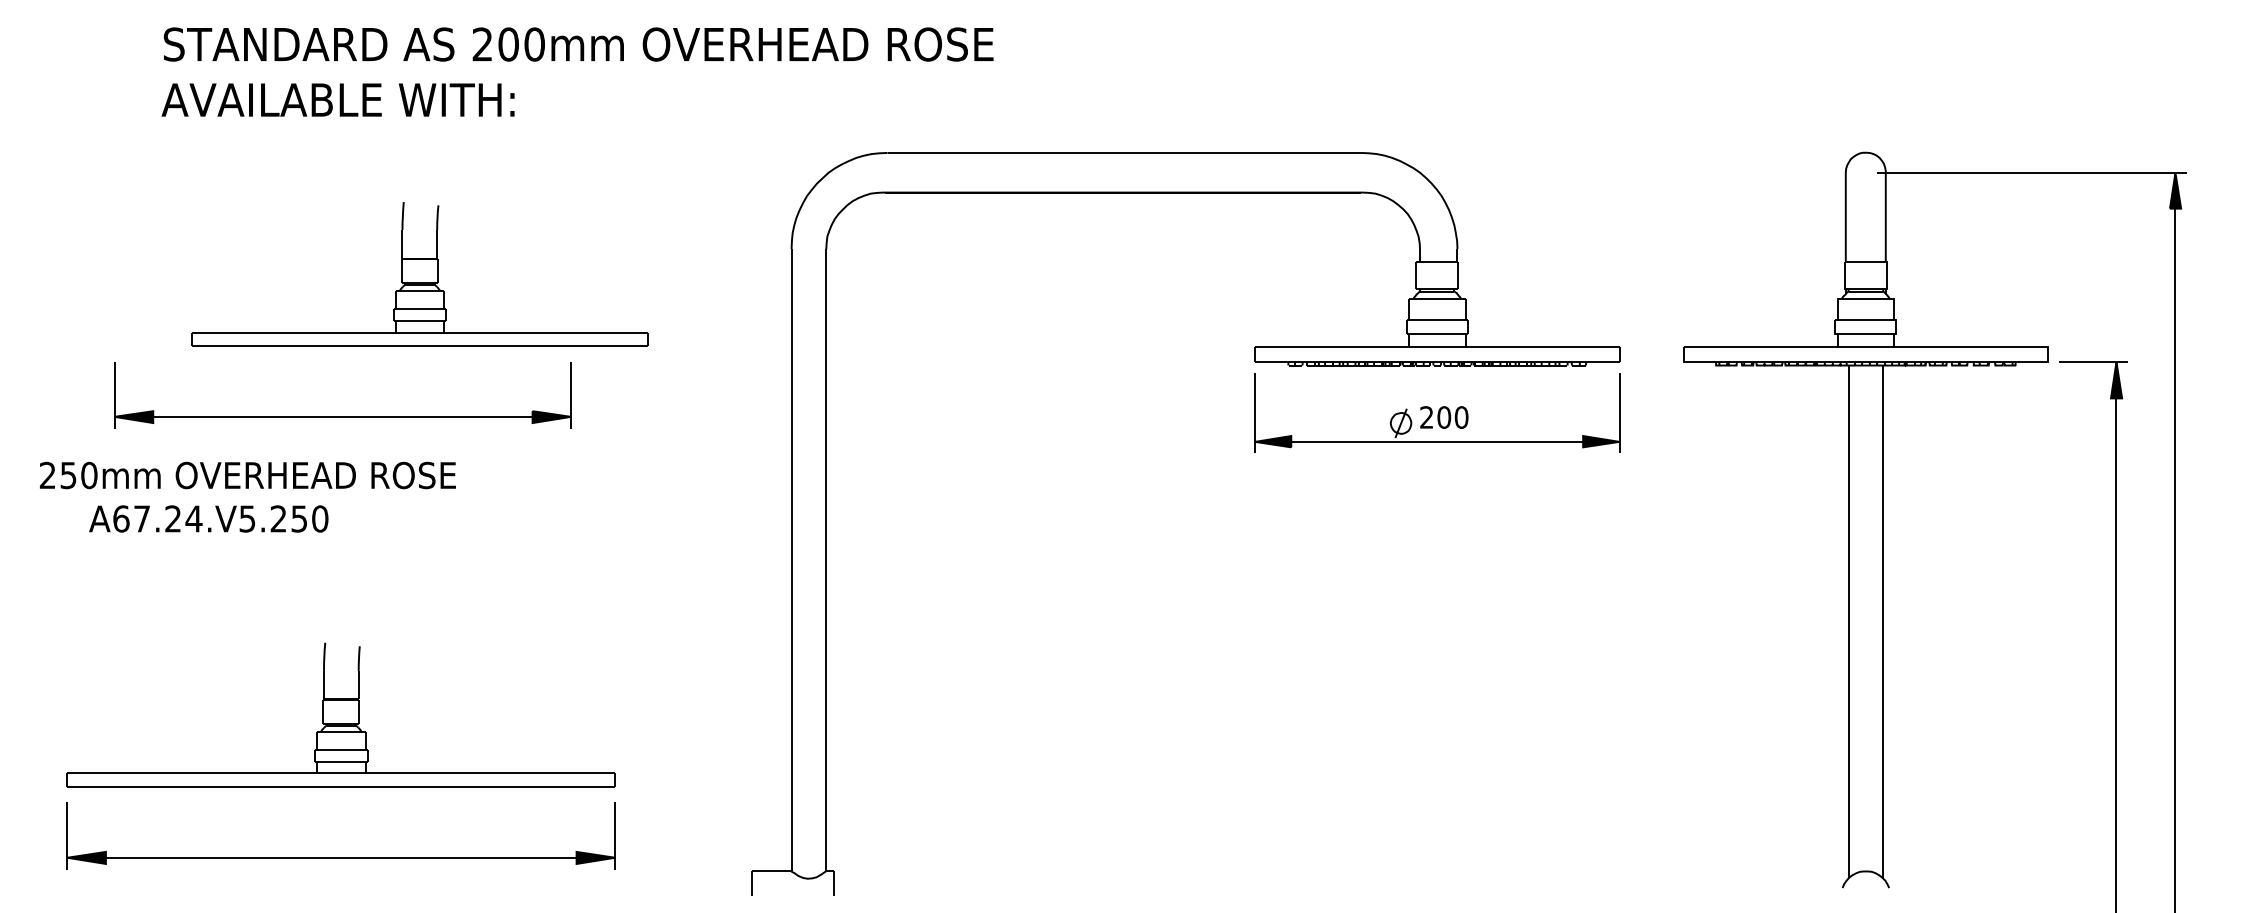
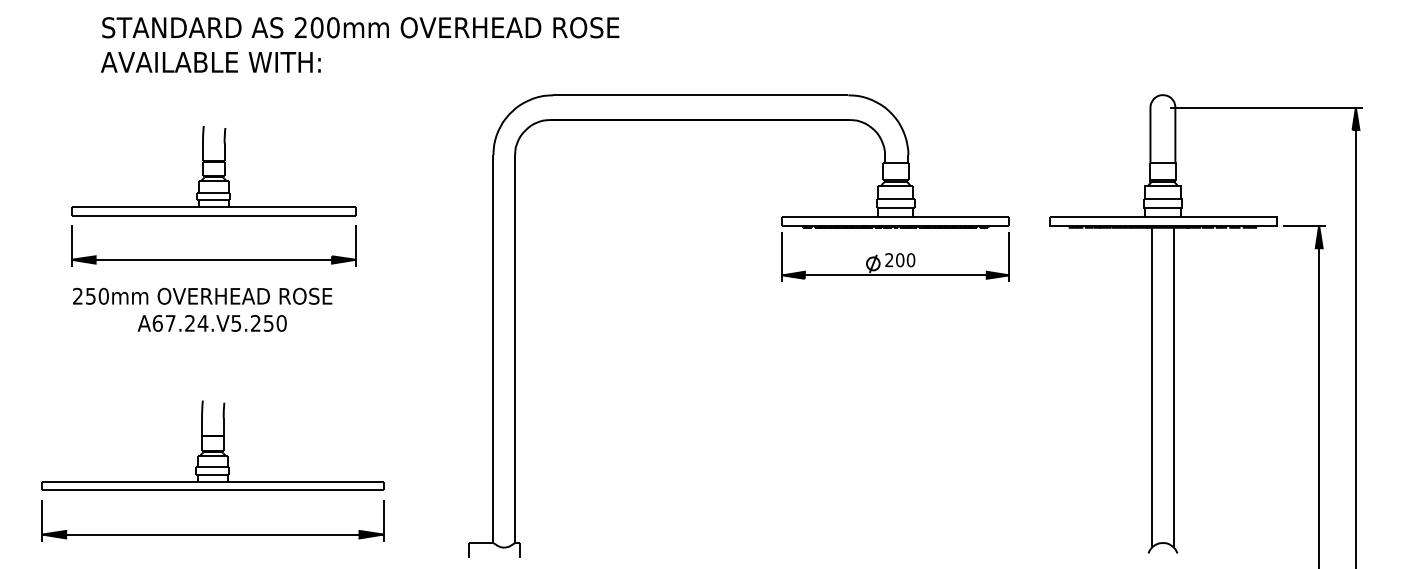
part: (419, 275) -> (213, 171), moved
text: (247, 474) -> (202, 295), moved
text: (207, 519) -> (211, 323), moved

